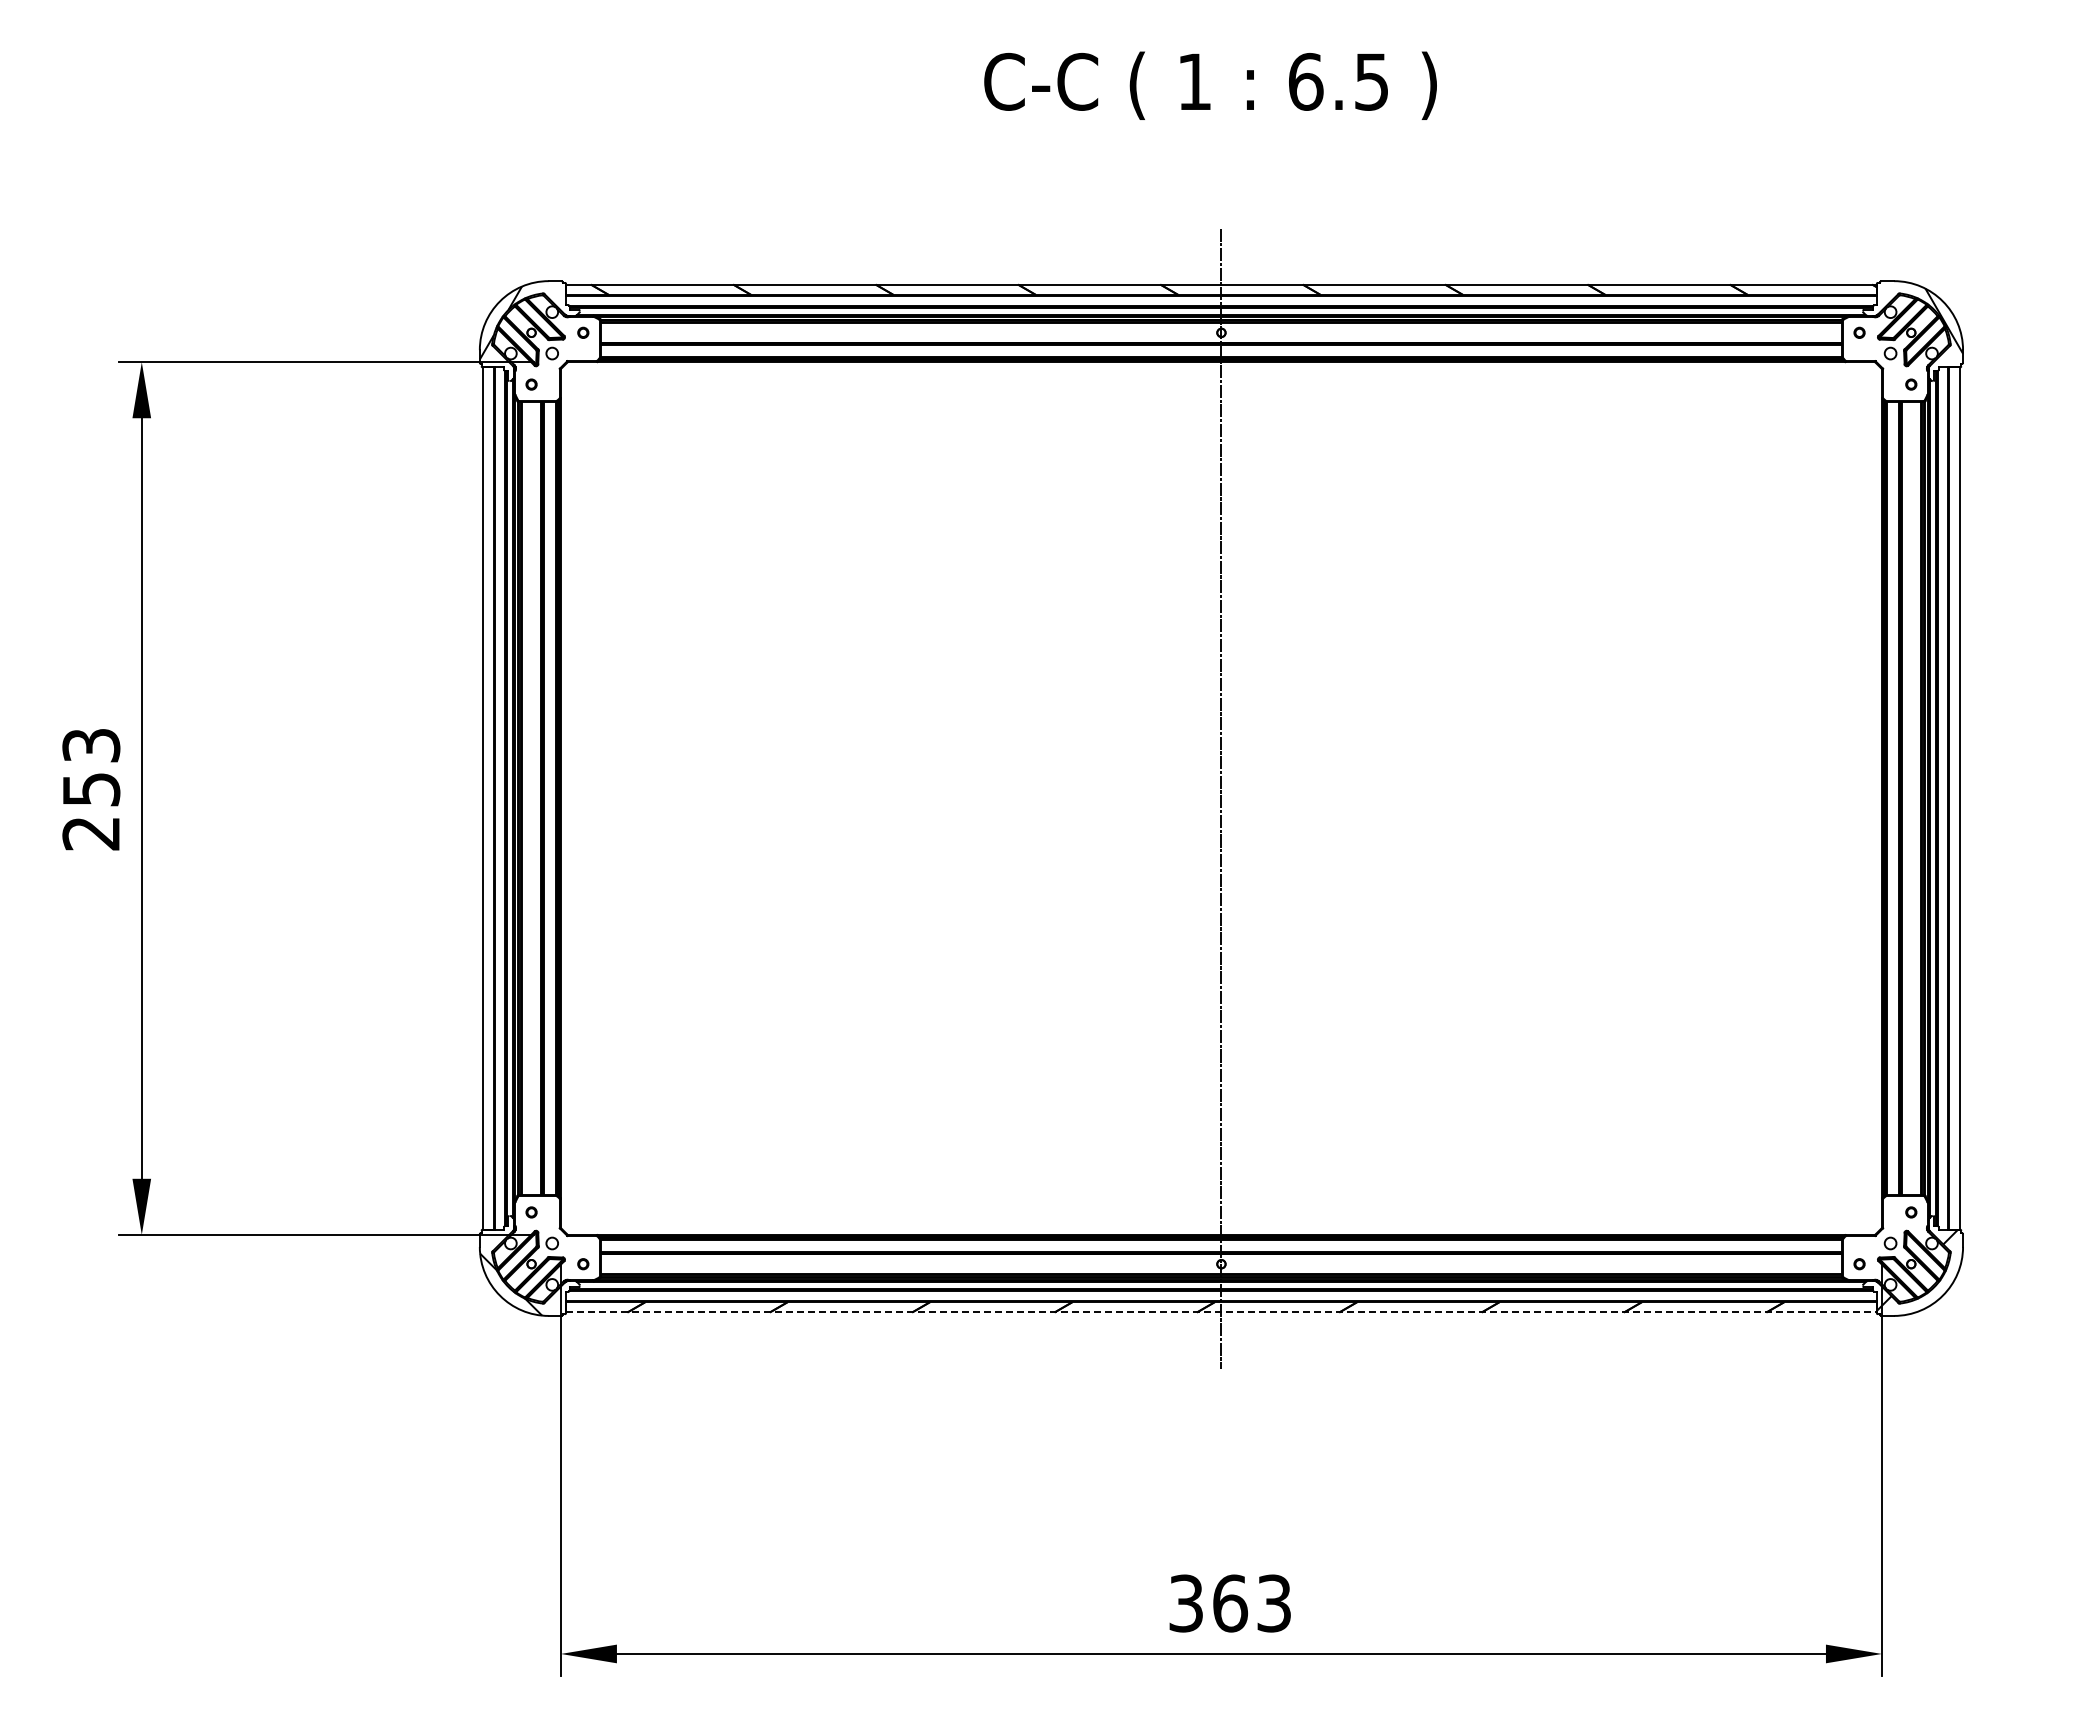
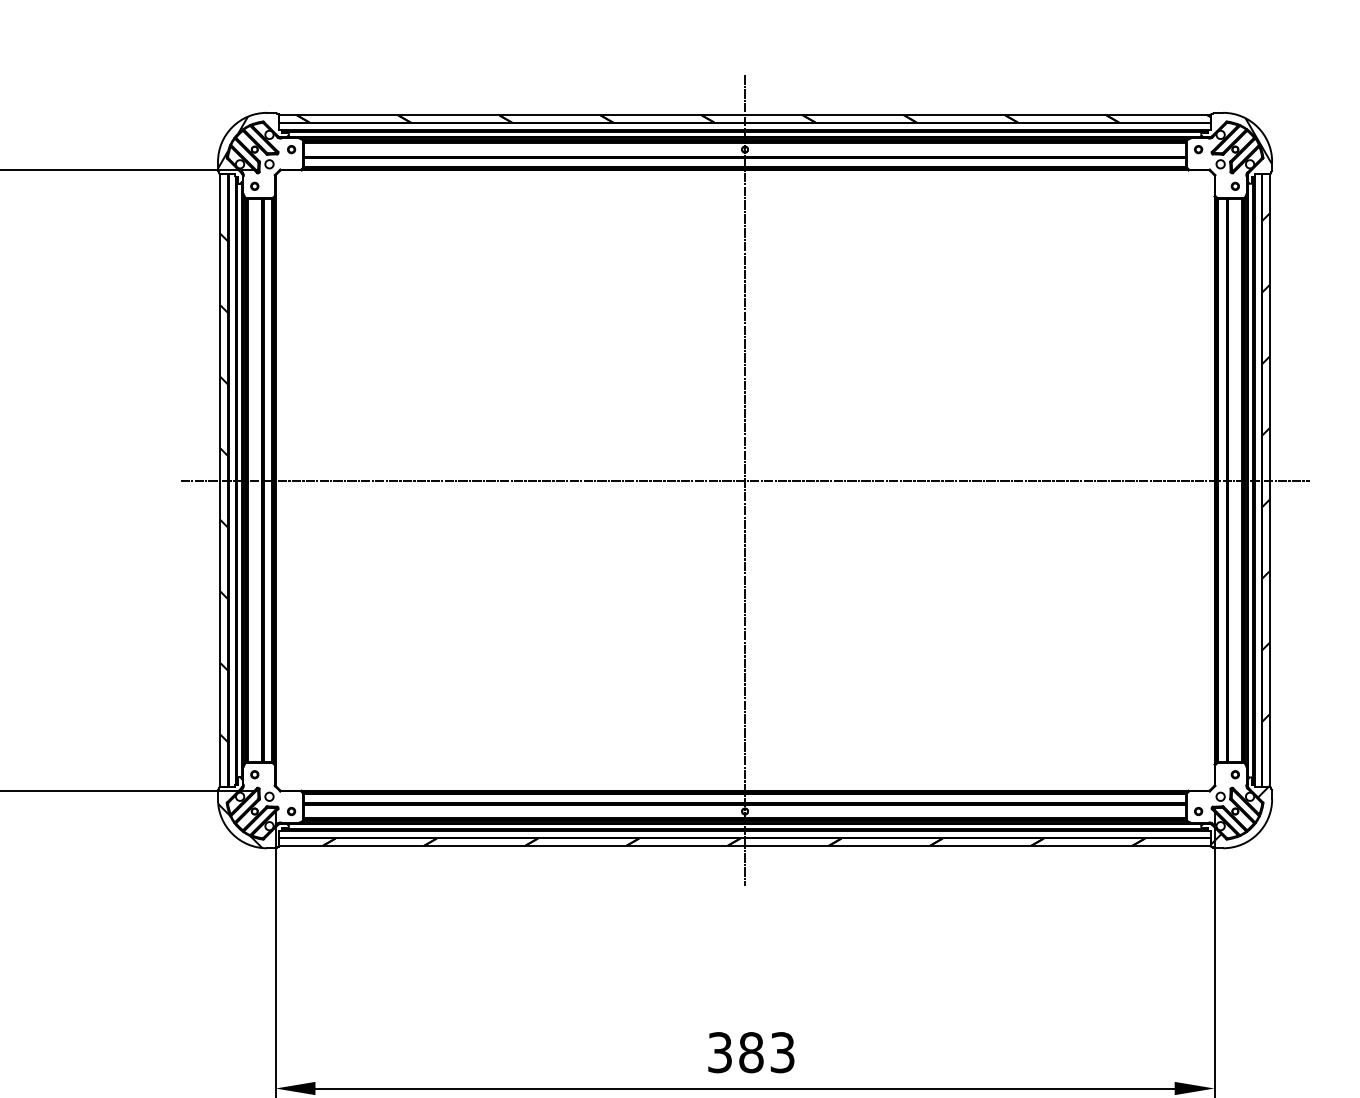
line: (1221, 798) -> (745, 480), added
hatch: (488, 808) -> (224, 487), added
hatch: (1954, 825) -> (1266, 499), added
line: (1221, 1312) -> (745, 845), dashed -> solid
text: (1230, 1603) -> (751, 1052), 363 -> 383

